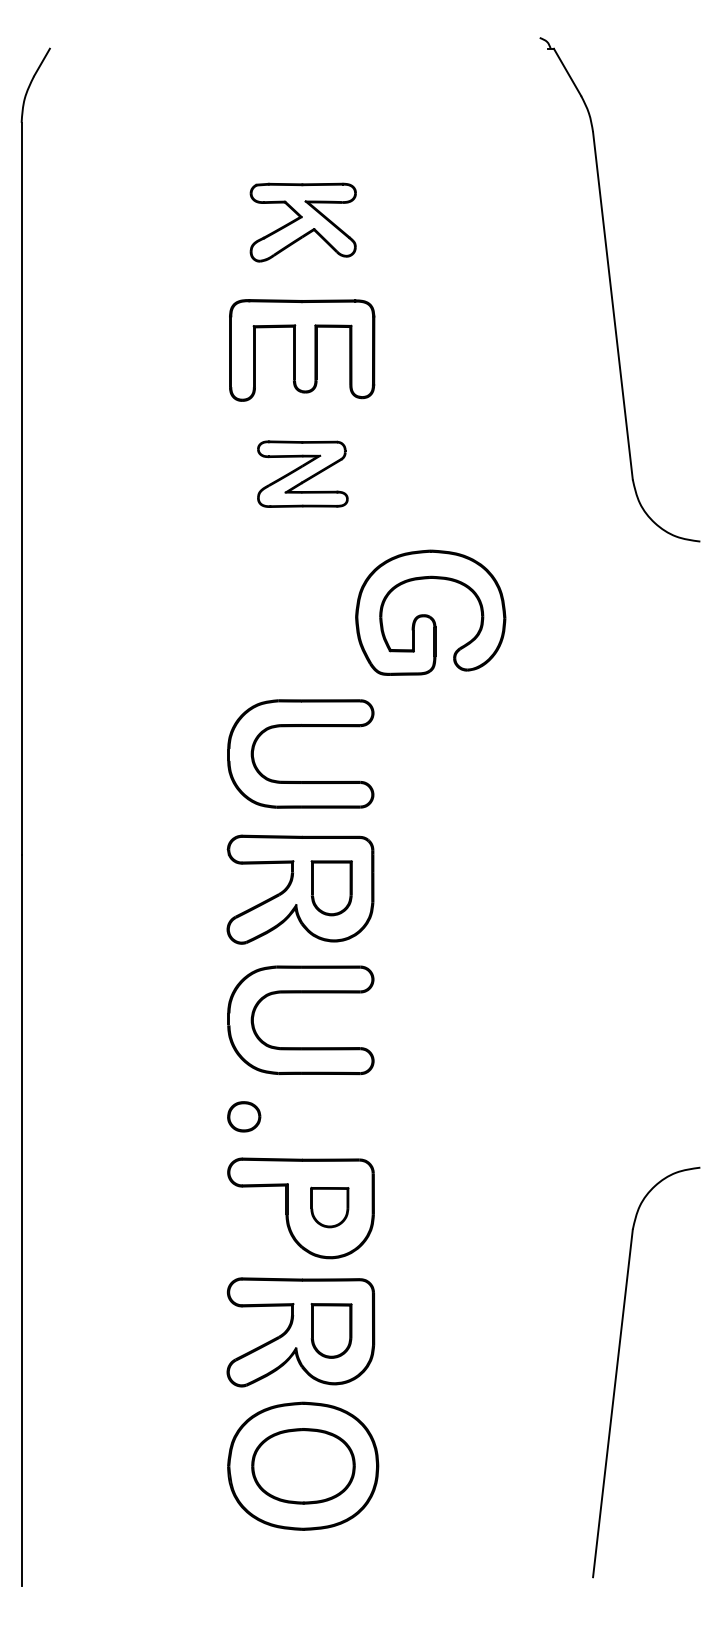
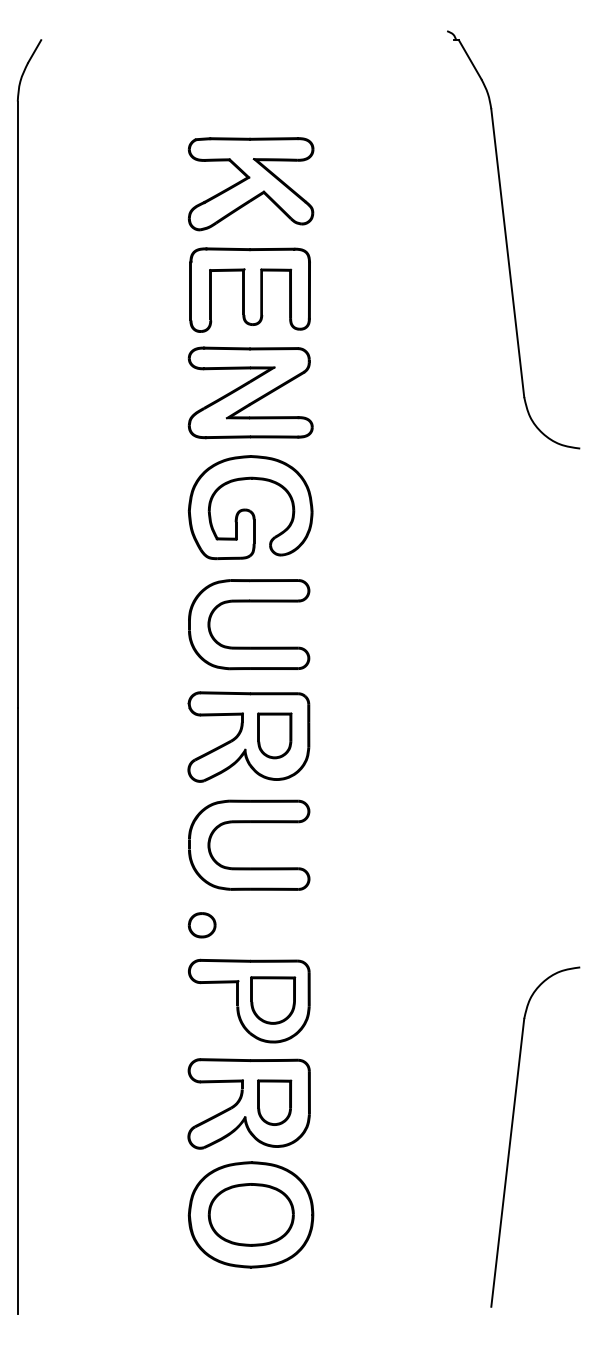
part: (303, 222) -> (251, 184), size x1.43
part: (302, 473) -> (250, 392), size x1.67
part: (430, 612) -> (250, 507), moved
part: (329, 1207) -> (272, 1000), size x1.43

